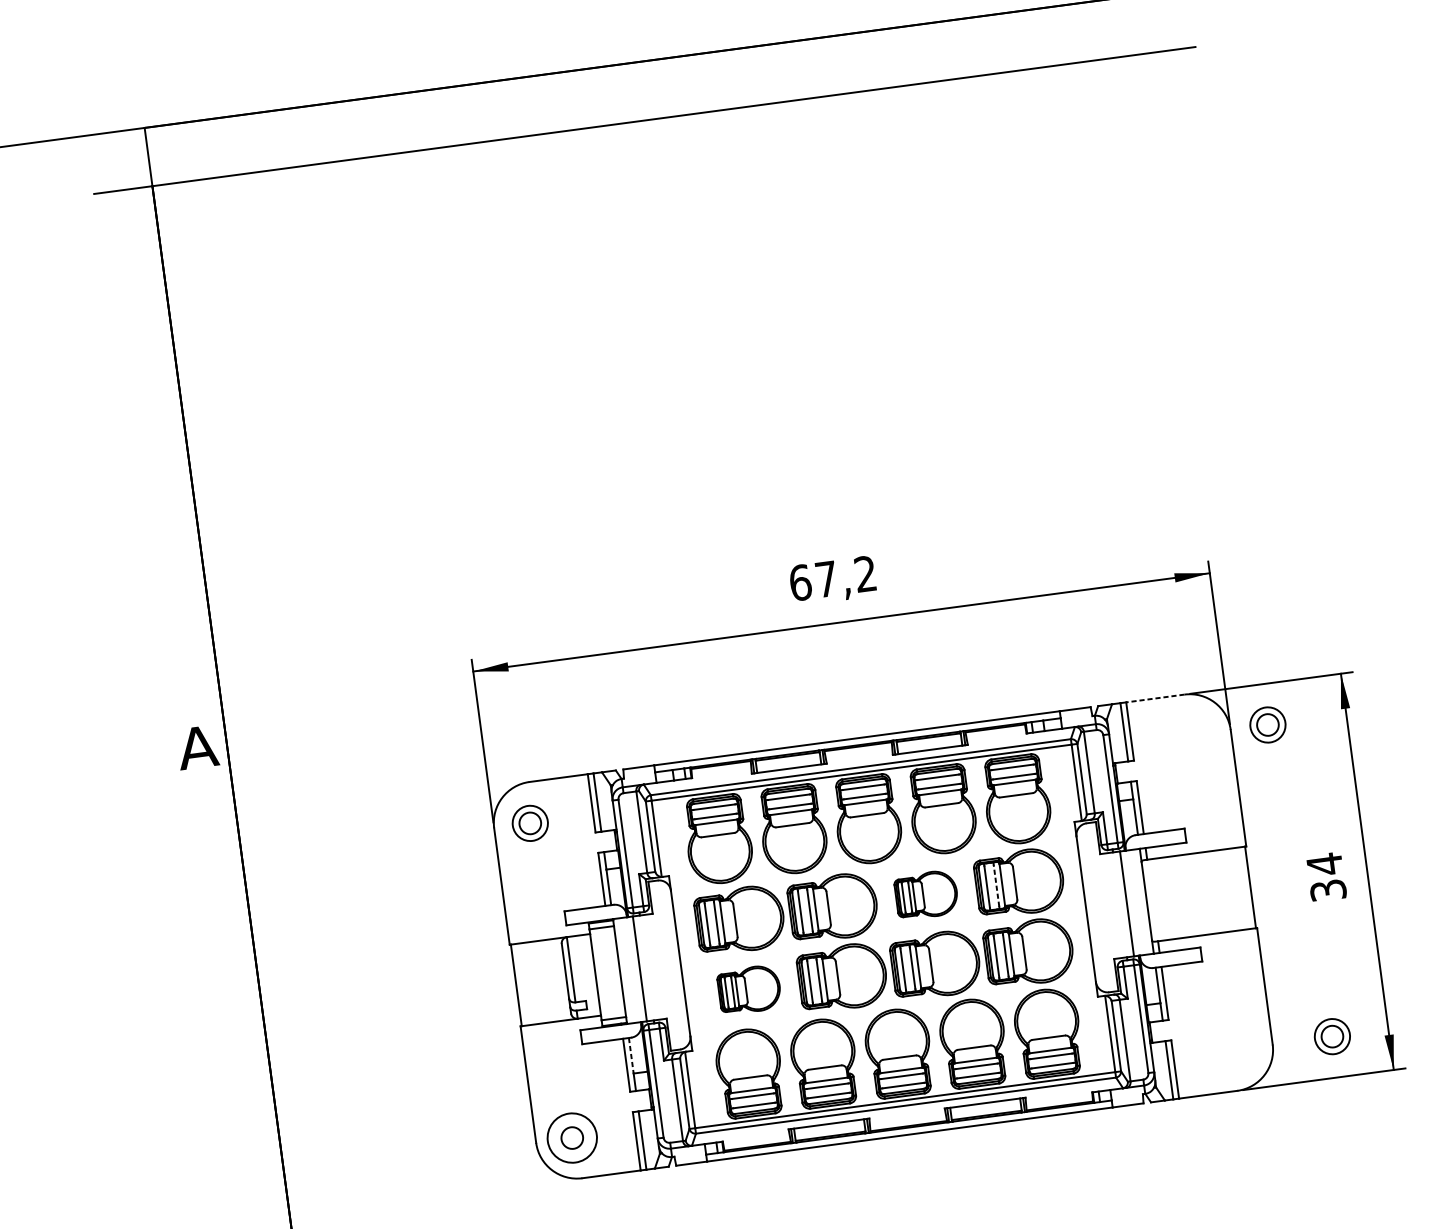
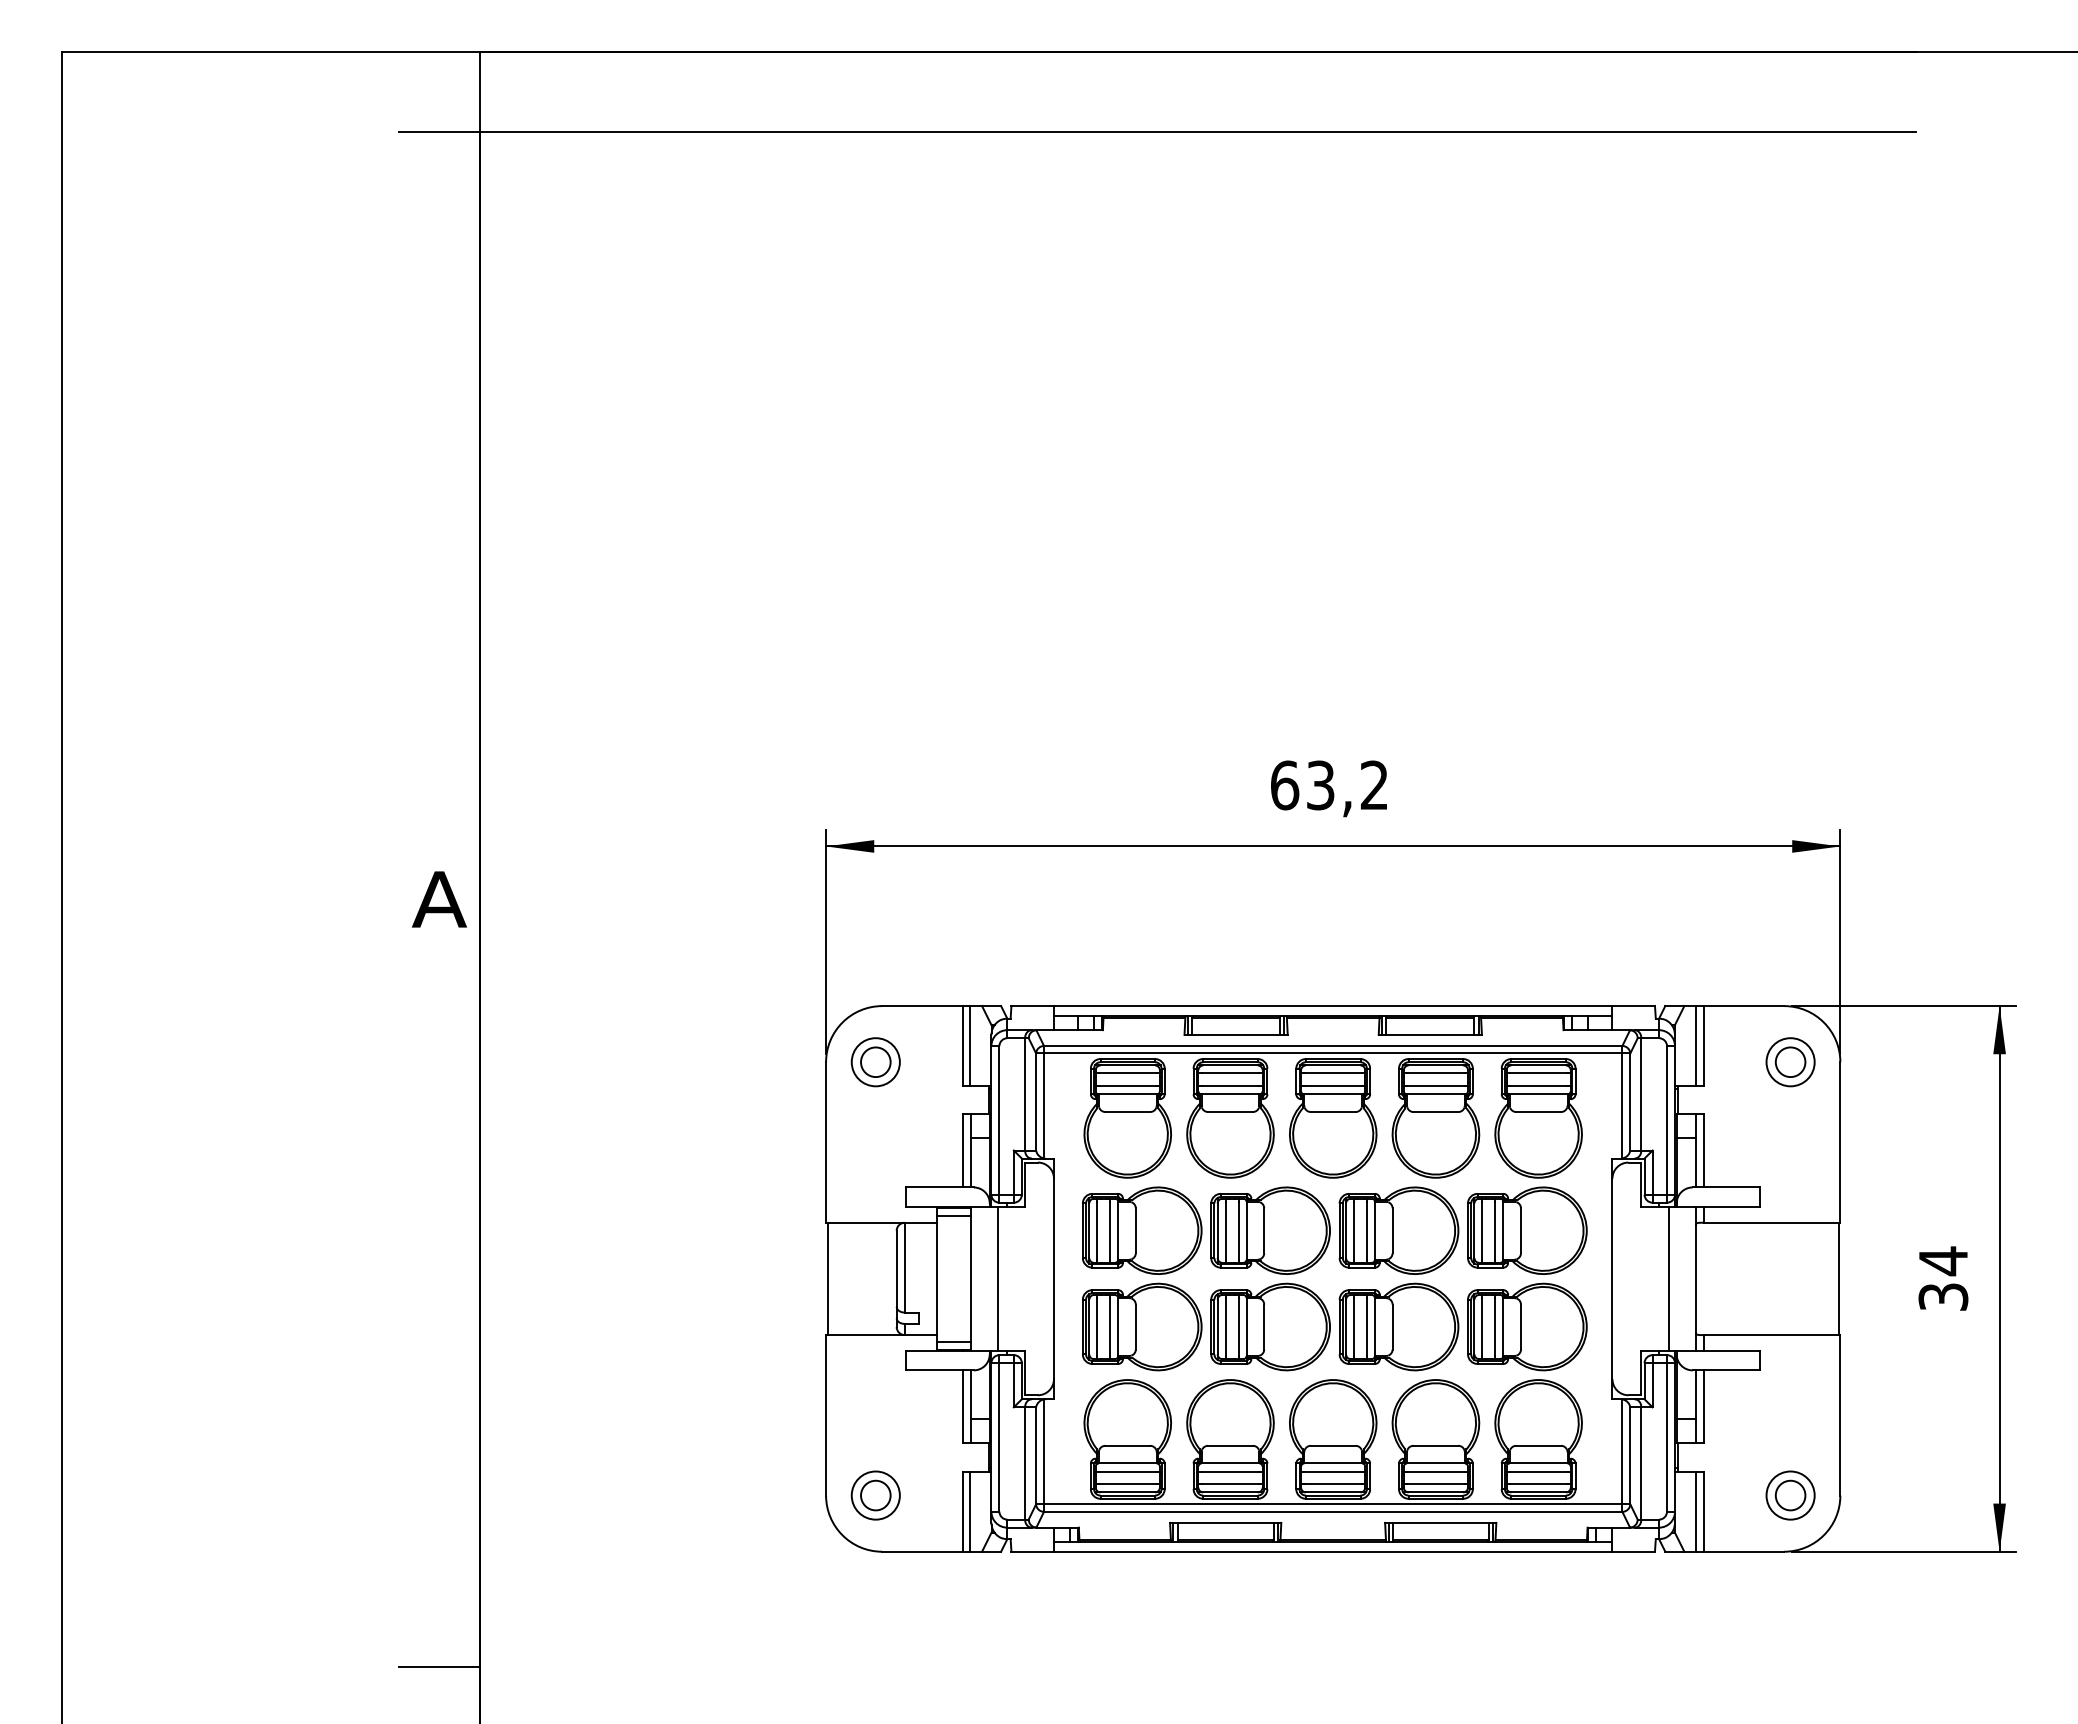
text: (826, 579) -> (1320, 785), 67,2 -> 63,2
line: (1154, 698) -> (1743, 1006), dashed -> solid
part: (1267, 725) -> (1790, 1062), moved
line: (996, 885) -> (1495, 1230), dashed -> solid
part: (926, 894) -> (1398, 1230), size x1.43
part: (749, 989) -> (1142, 1326), size x1.43
part: (1332, 1036) -> (1790, 1495), moved
line: (631, 1056) -> (970, 1395), dashed -> solid
circle: (572, 1138) -> (875, 1495), size x0.71

